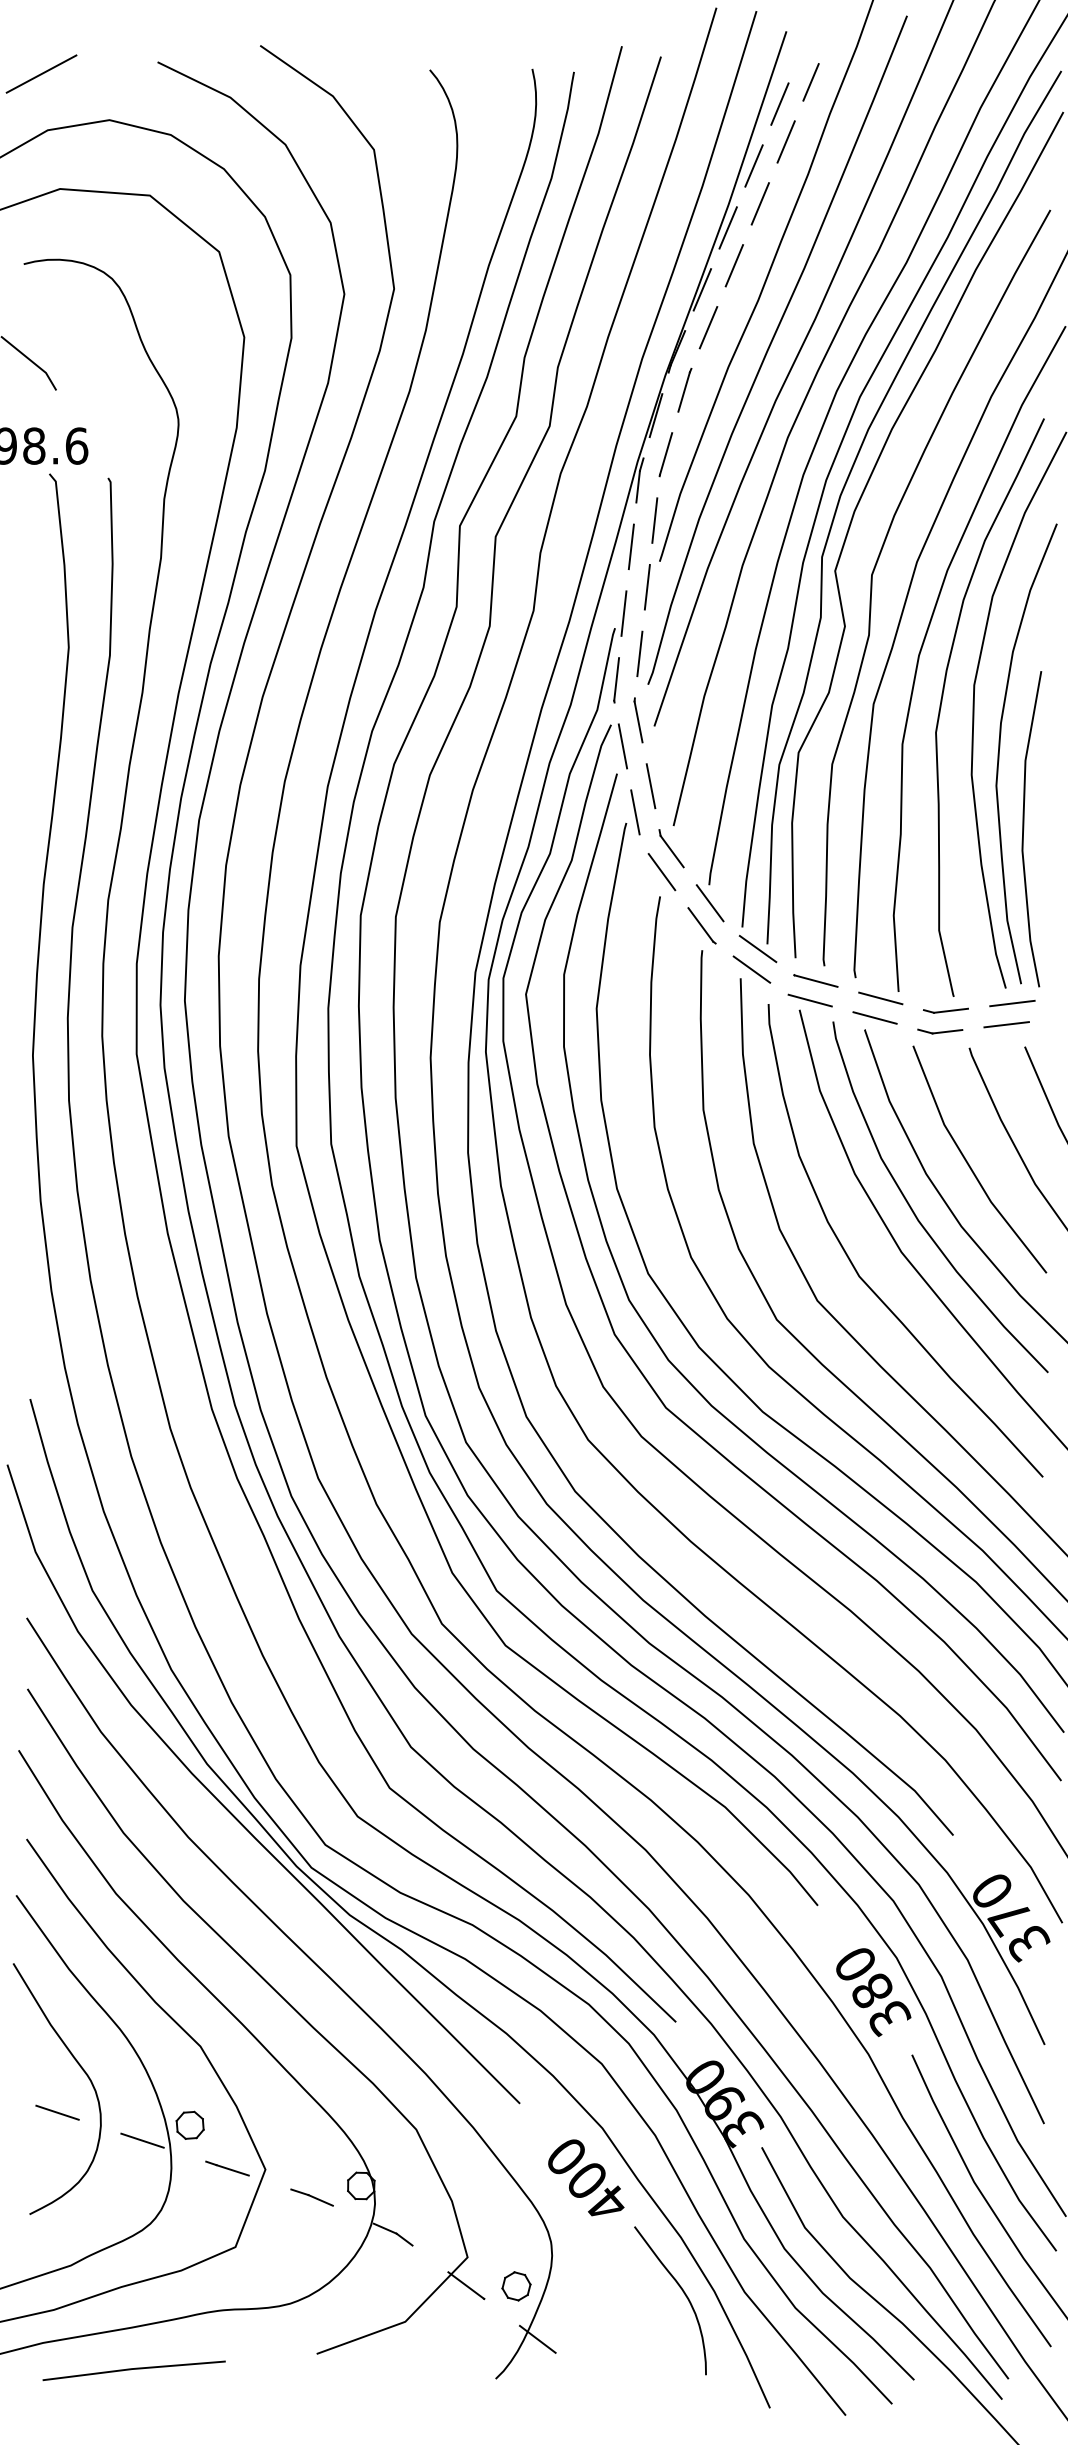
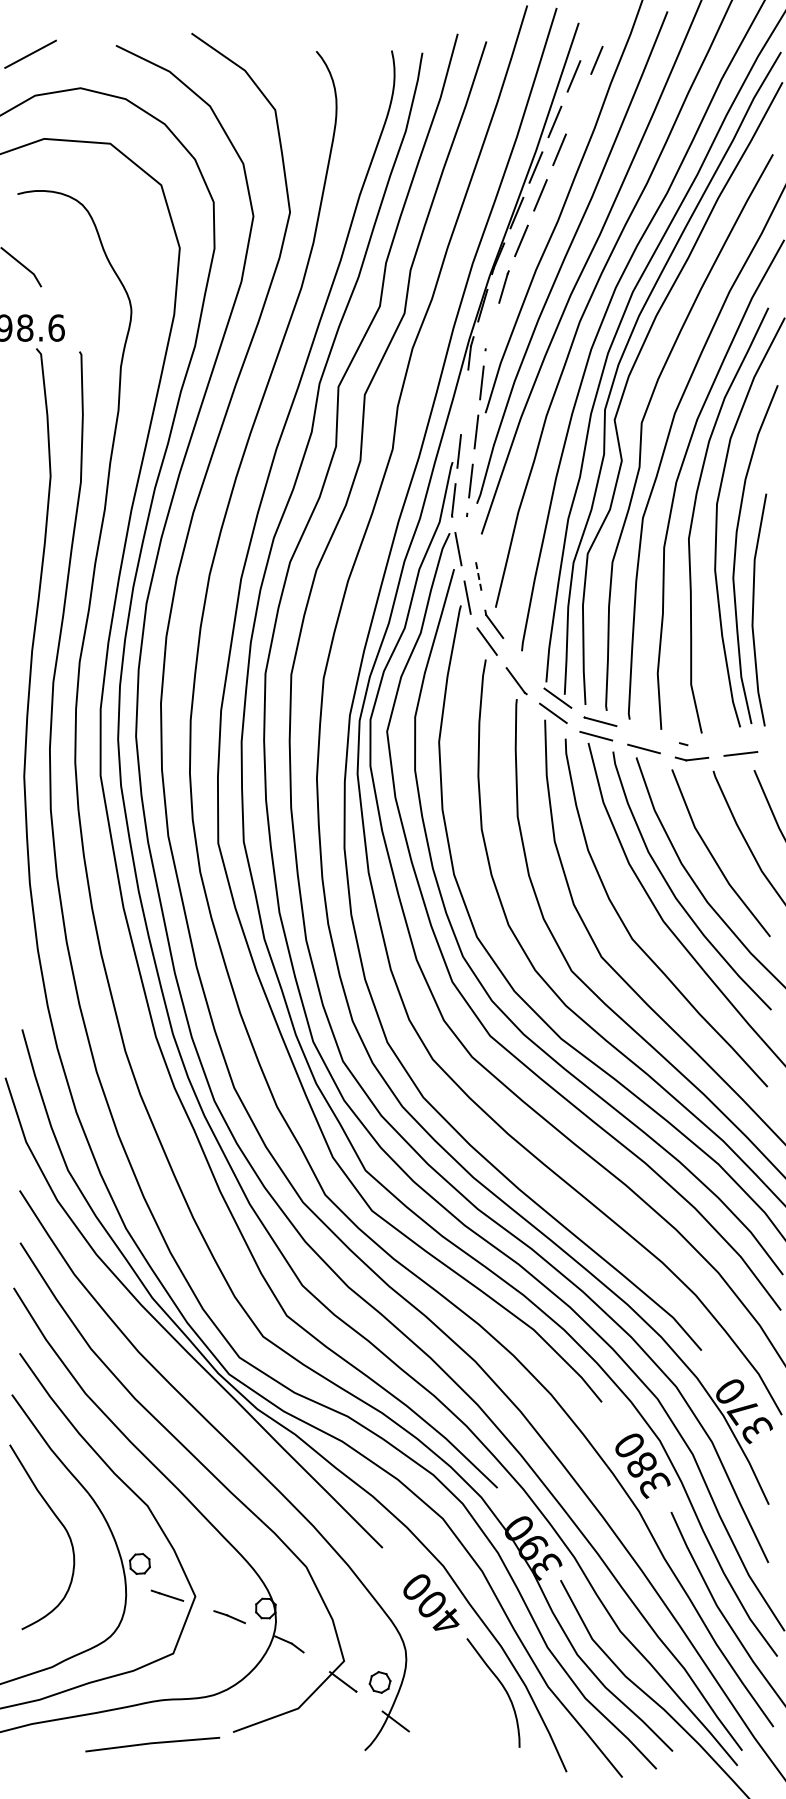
line: (786, 142) -> (578, 104), removed
line: (665, 453) -> (489, 333), removed
line: (631, 545) -> (464, 401), removed
line: (637, 722) -> (469, 531), removed
line: (651, 786) -> (479, 578), solid -> dashed
line: (709, 903) -> (522, 664), removed
line: (881, 998) -> (648, 734), removed
line: (1011, 1003) -> (744, 738), removed
line: (950, 1010) -> (699, 743), removed
line: (56, 2112) -> (41, 1554), removed
line: (141, 2141) -> (104, 1575), removed
line: (133, 2370) -> (152, 1744), moved

